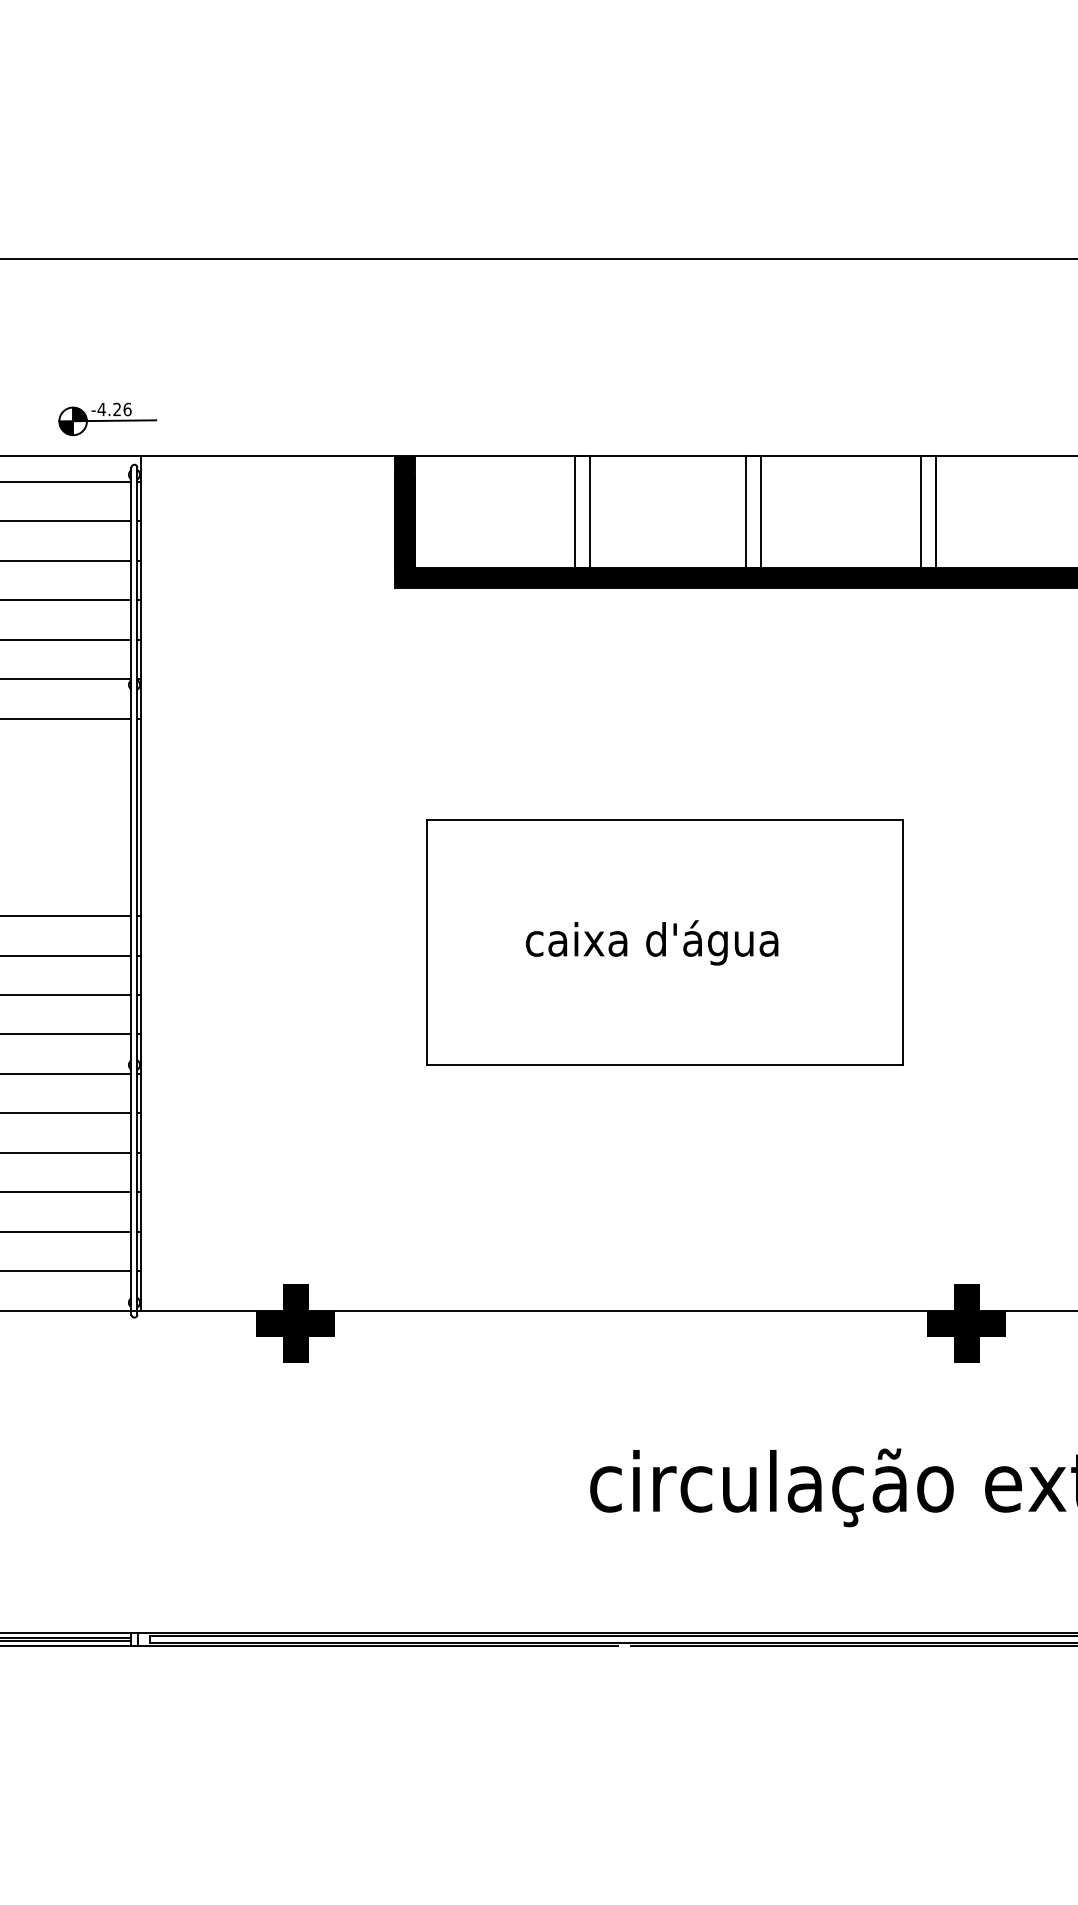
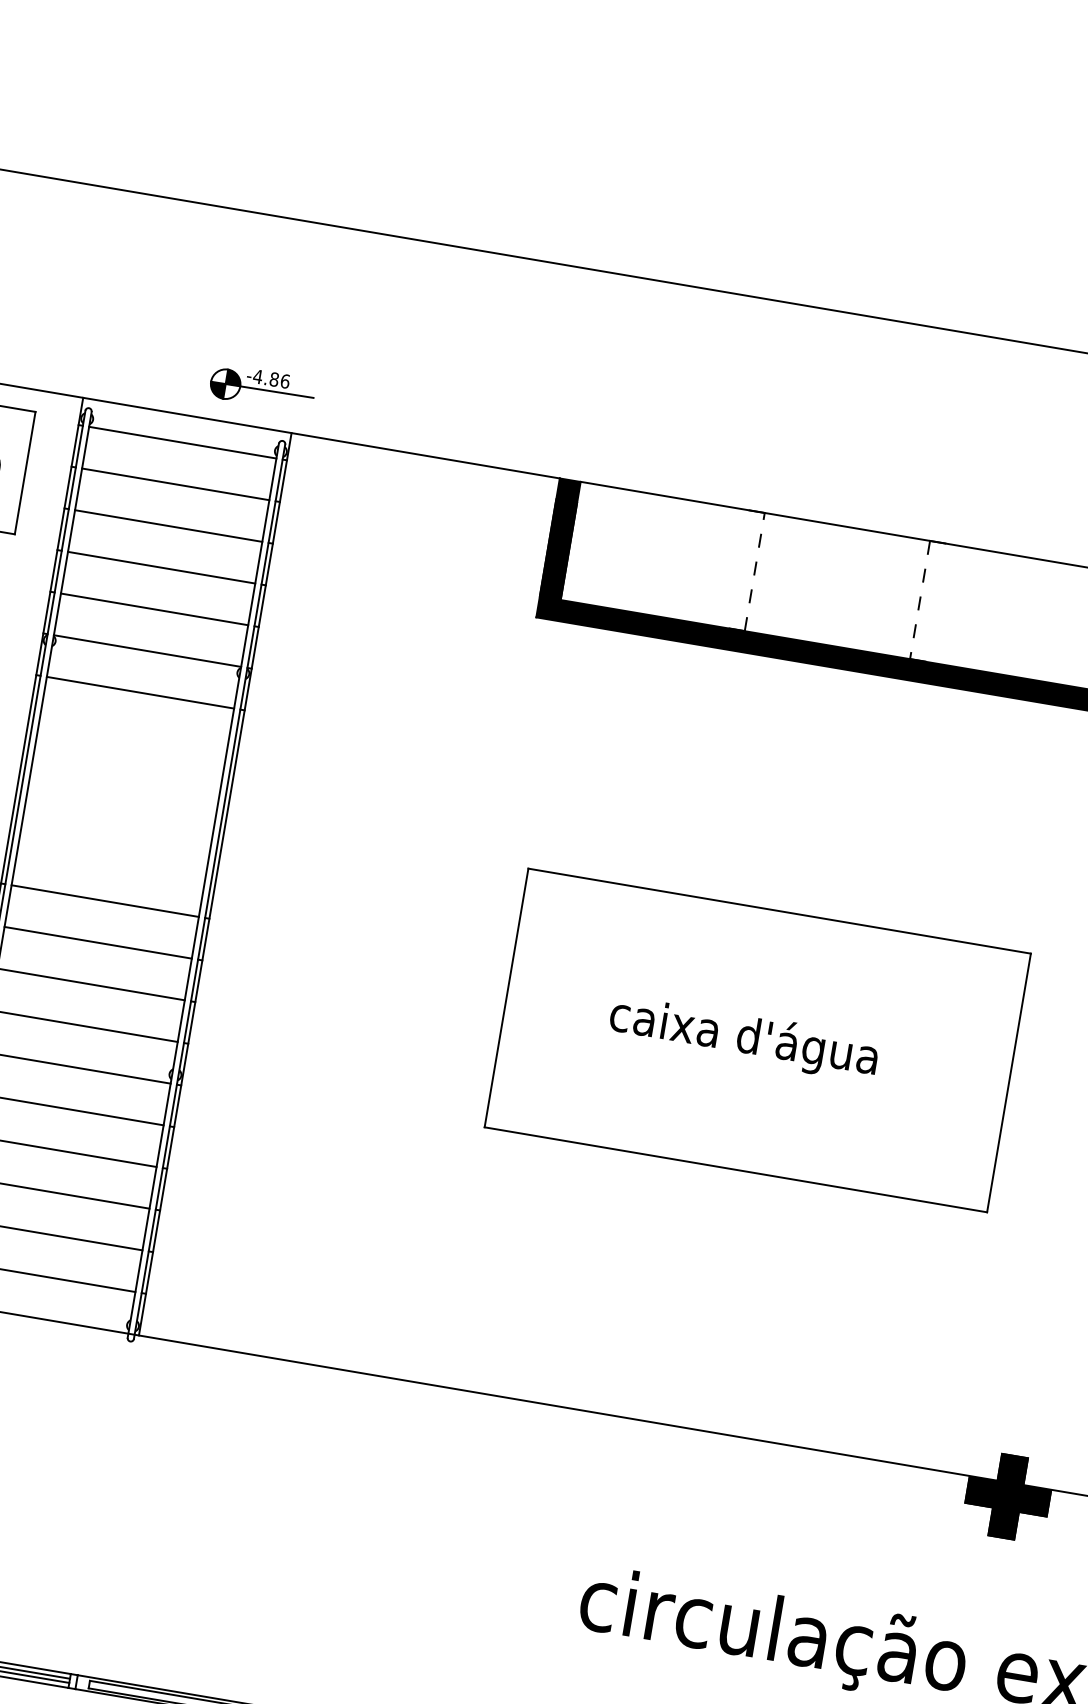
text: (117, 409) -> (274, 379), -4.26 -> -4.86
line: (575, 511) -> (740, 569), removed
line: (589, 511) -> (754, 571), solid -> dashed
line: (746, 511) -> (920, 599), solid -> dashed
line: (760, 511) -> (935, 602), removed
fill: (295, 1323) -> (299, 1376), removed

